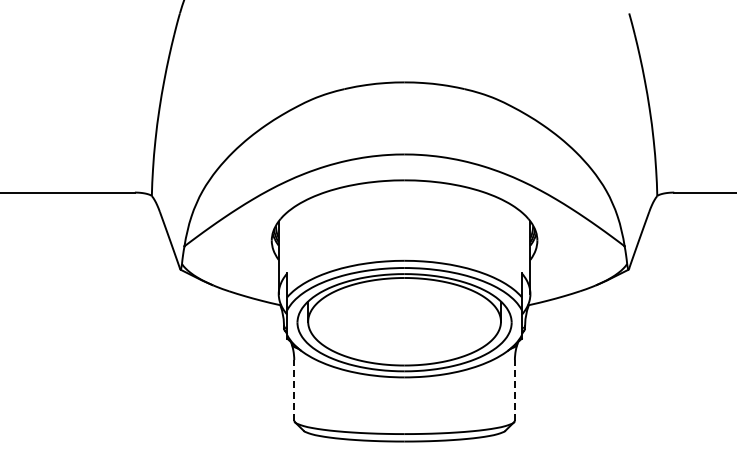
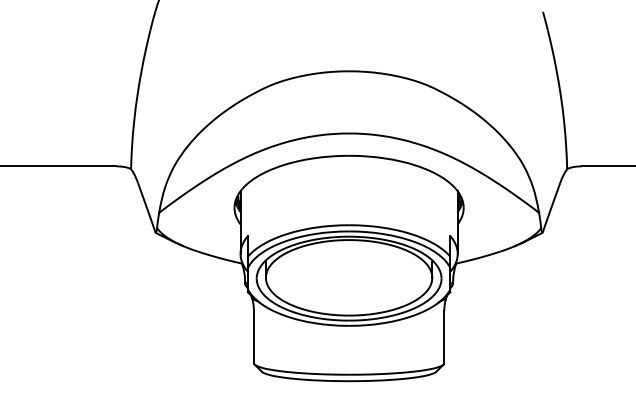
line: (294, 389) -> (254, 336), dashed -> solid
line: (514, 389) -> (443, 336), dashed -> solid

